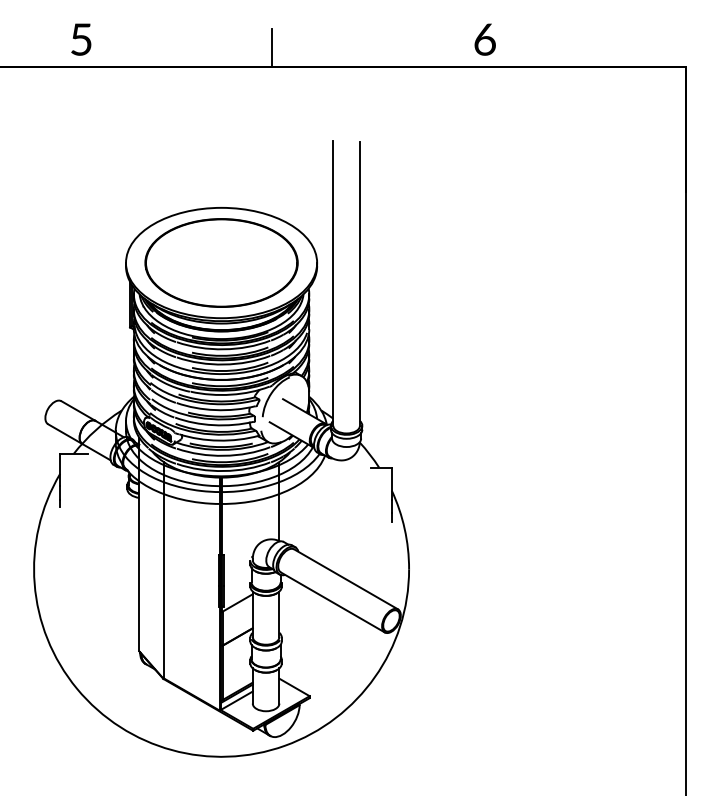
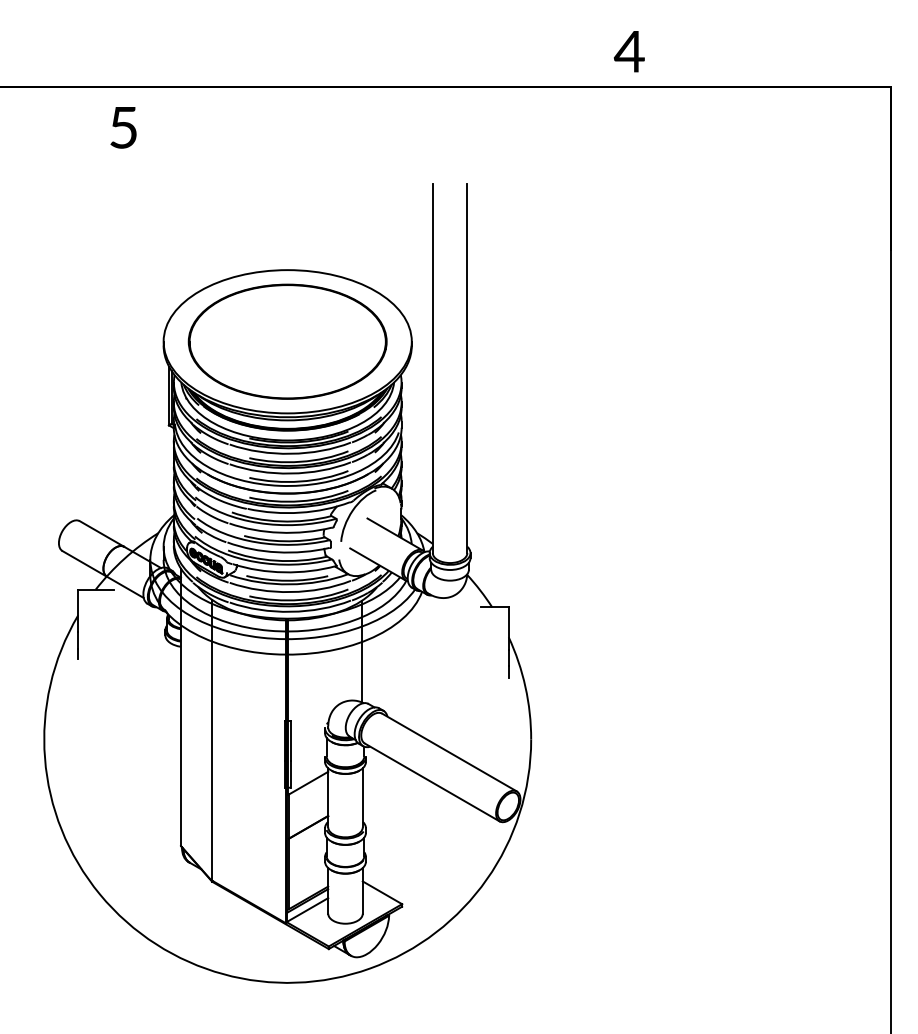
text: (81, 39) -> (123, 127), moved
text: (484, 39) -> (628, 51), 6 -> 4
line: (272, 47) -> (353, 61), removed

